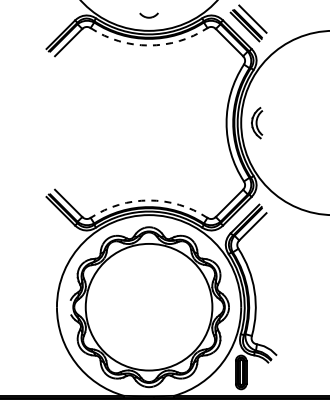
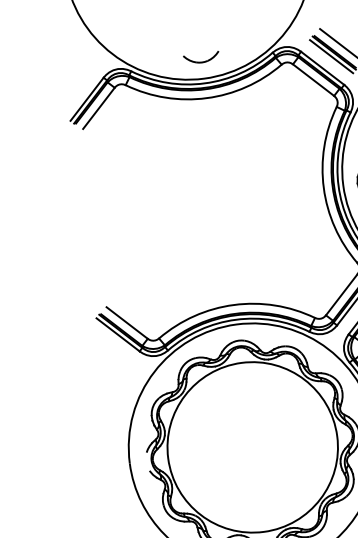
part: (148, 15) -> (200, 58), size x1.43
arc: (149, 45) -> (207, 98), dashed -> solid
arc: (149, 200) -> (234, 304), dashed -> solid

